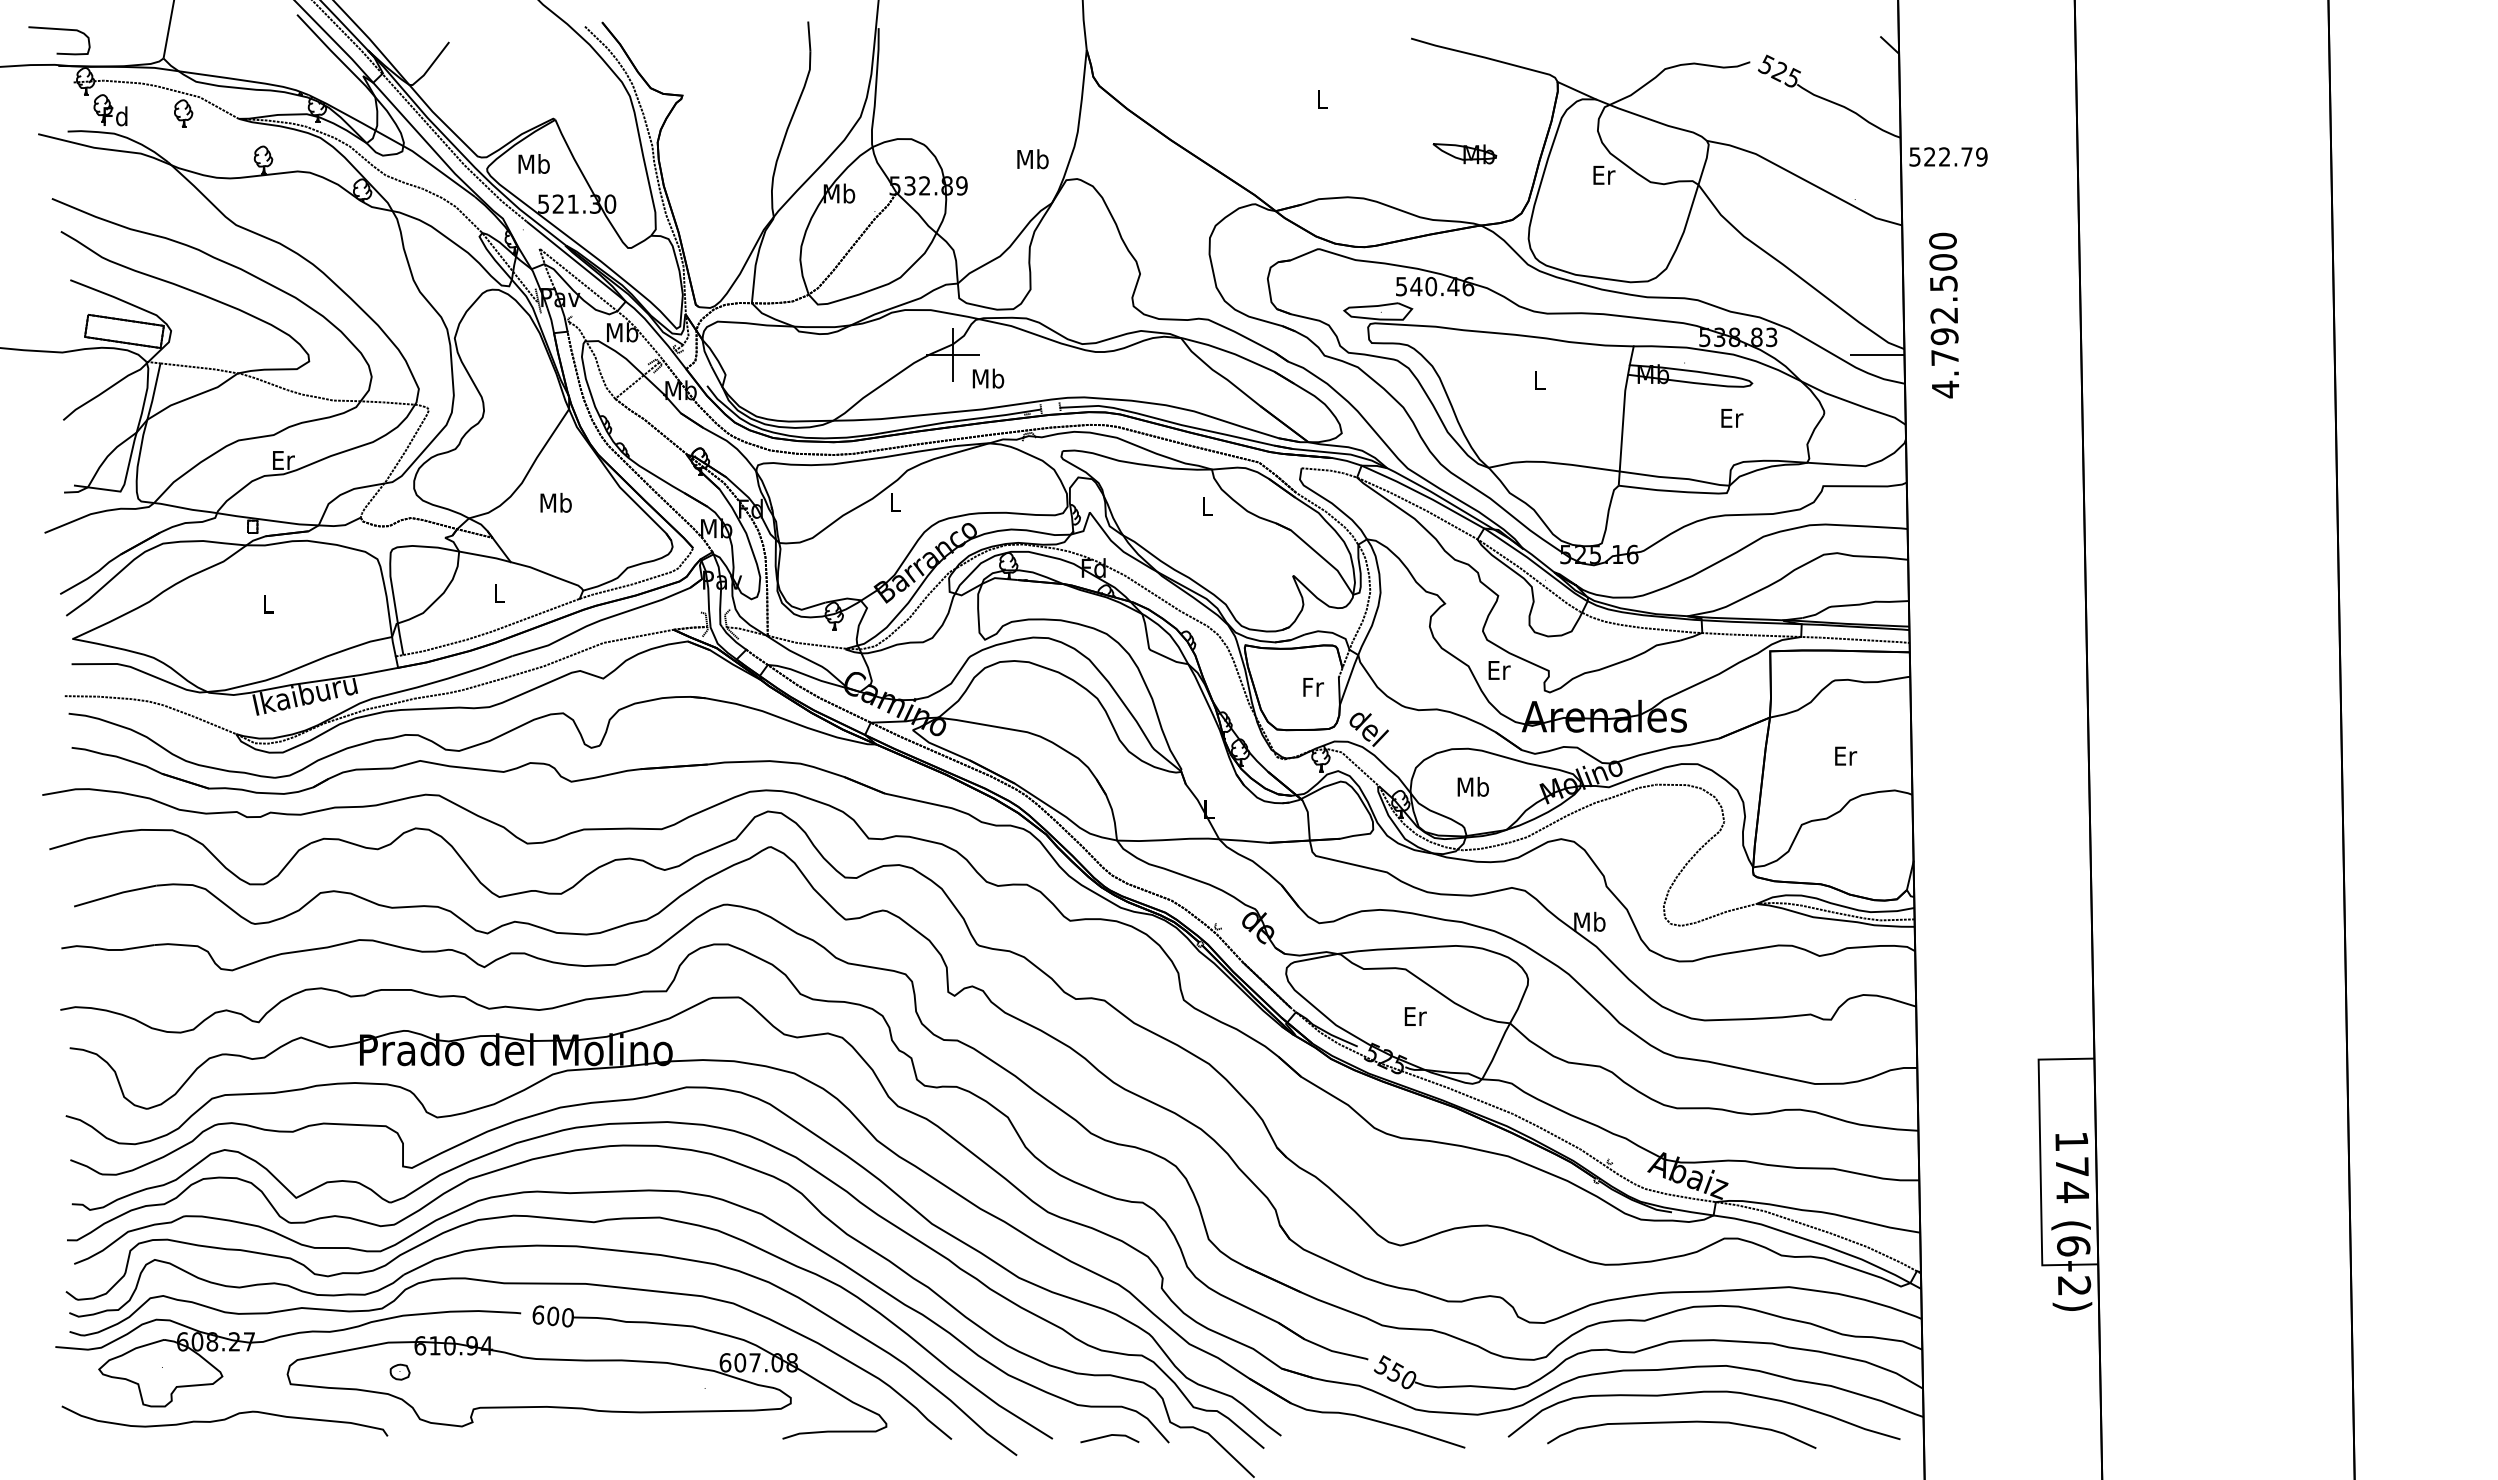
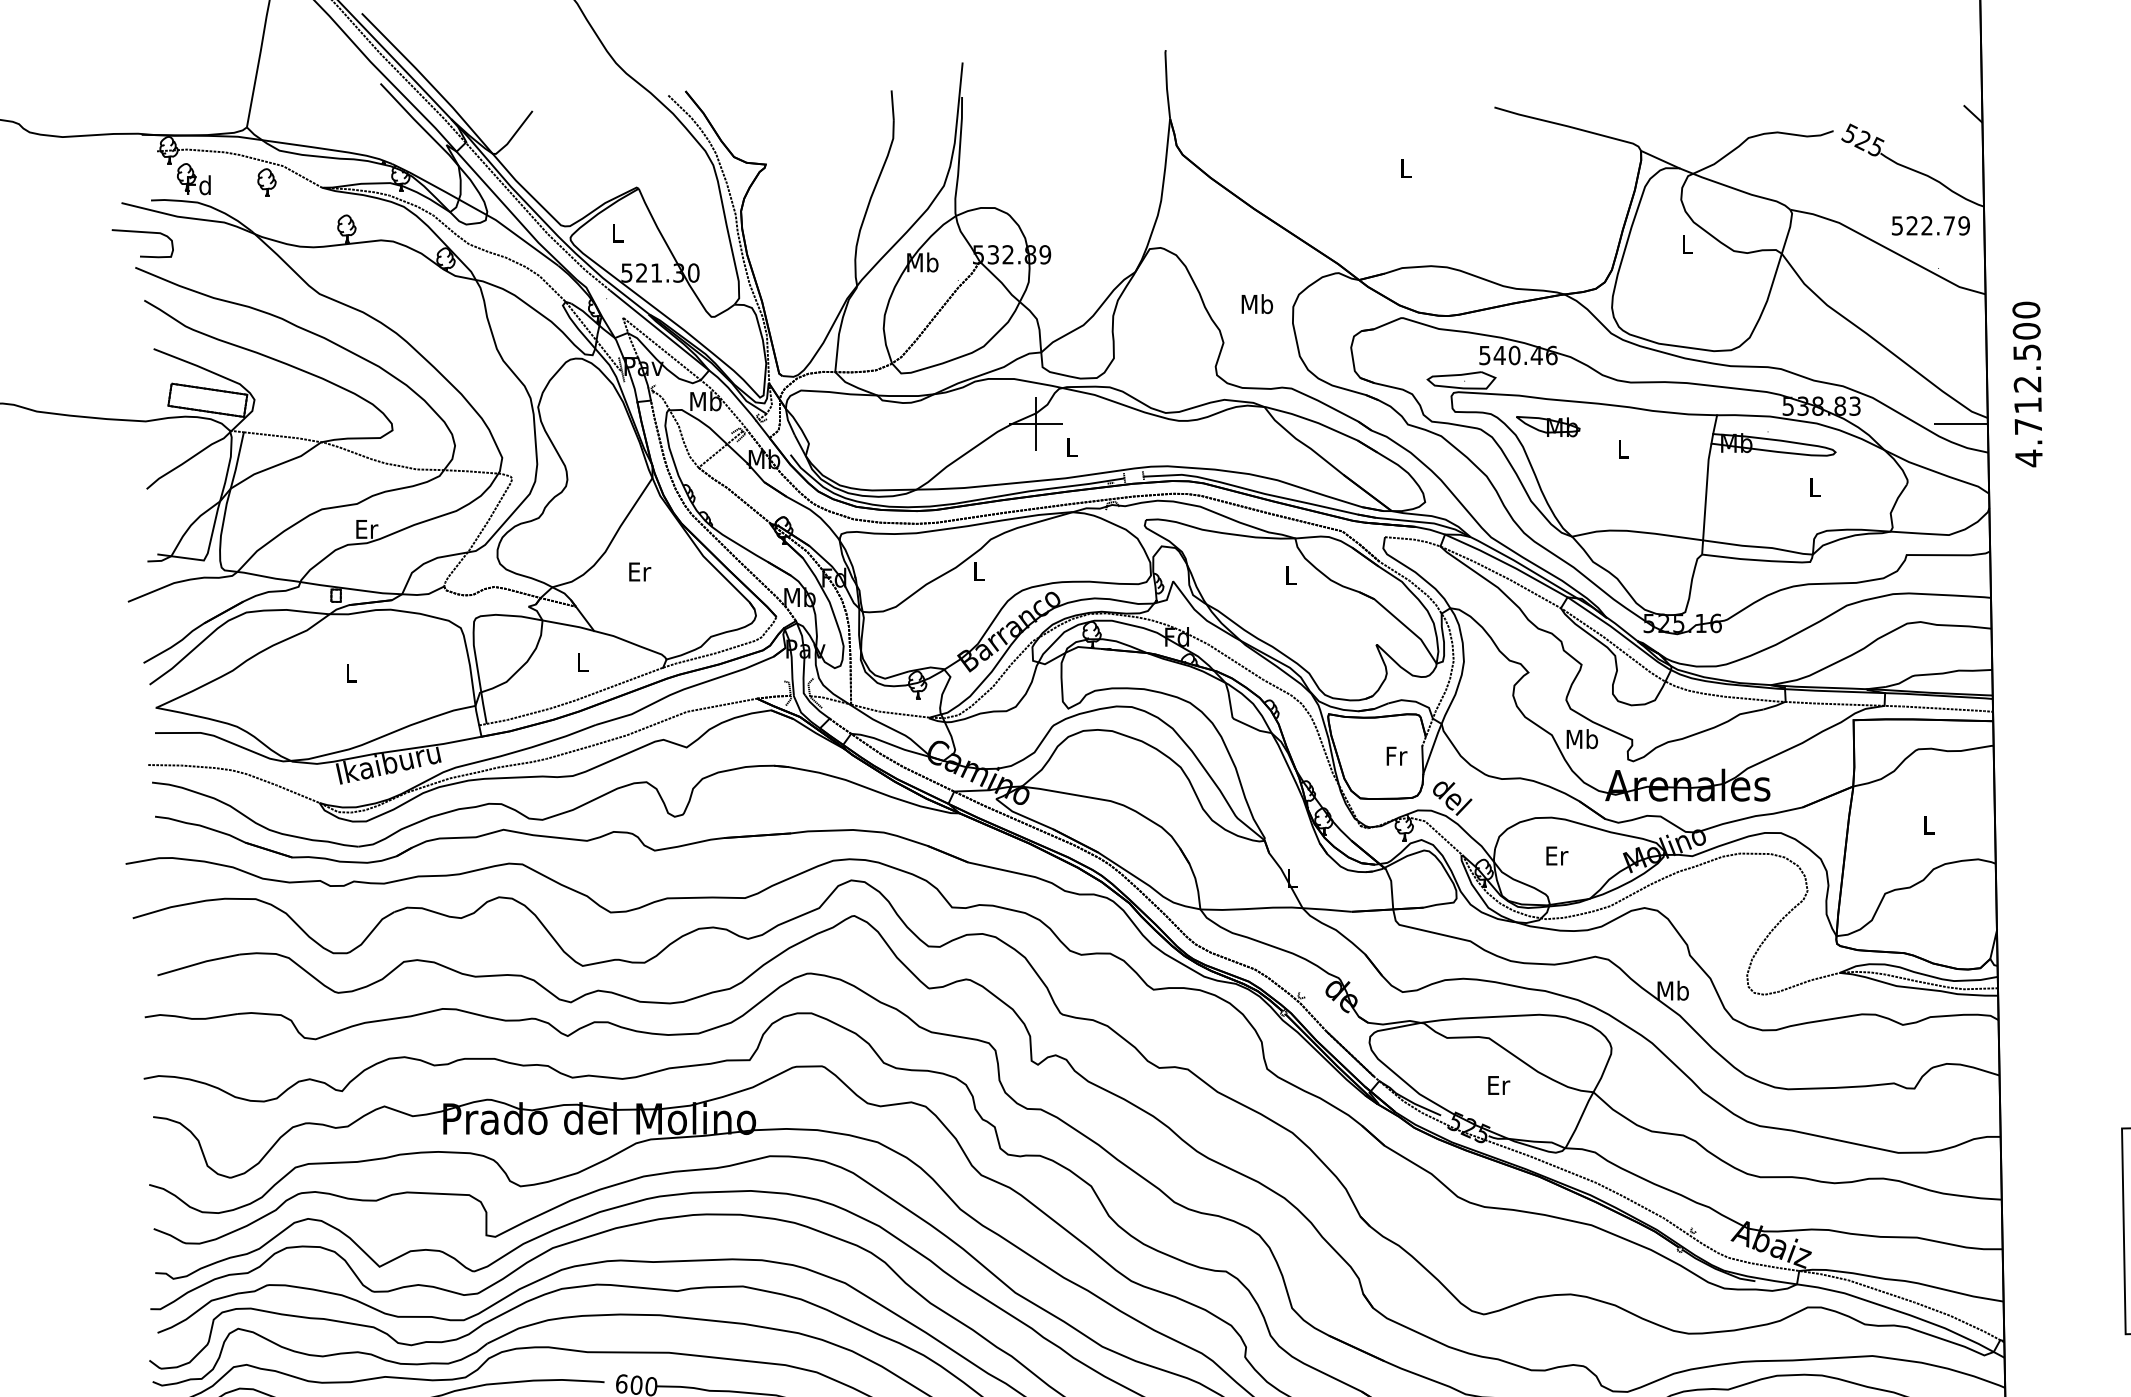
curve: (59, 30) -> (142, 233), moved
part: (1464, 153) -> (1547, 426), moved
text: (1948, 156) -> (1930, 225), moved
text: (1032, 159) -> (1256, 304), moved
text: (533, 163) -> (616, 232), Mb -> L
text: (1604, 174) -> (1687, 243), Er -> L
text: (1944, 336) -> (2027, 405), 4.792.500 -> 4.712.500
text: (988, 378) -> (1071, 447), Mb -> L
text: (1732, 417) -> (1815, 486), Er -> L
text: (555, 502) -> (638, 571), Mb -> Er
text: (1498, 670) -> (1581, 739), Er -> Mb
text: (1846, 755) -> (1929, 824), Er -> L
text: (1473, 786) -> (1556, 855), Mb -> Er

